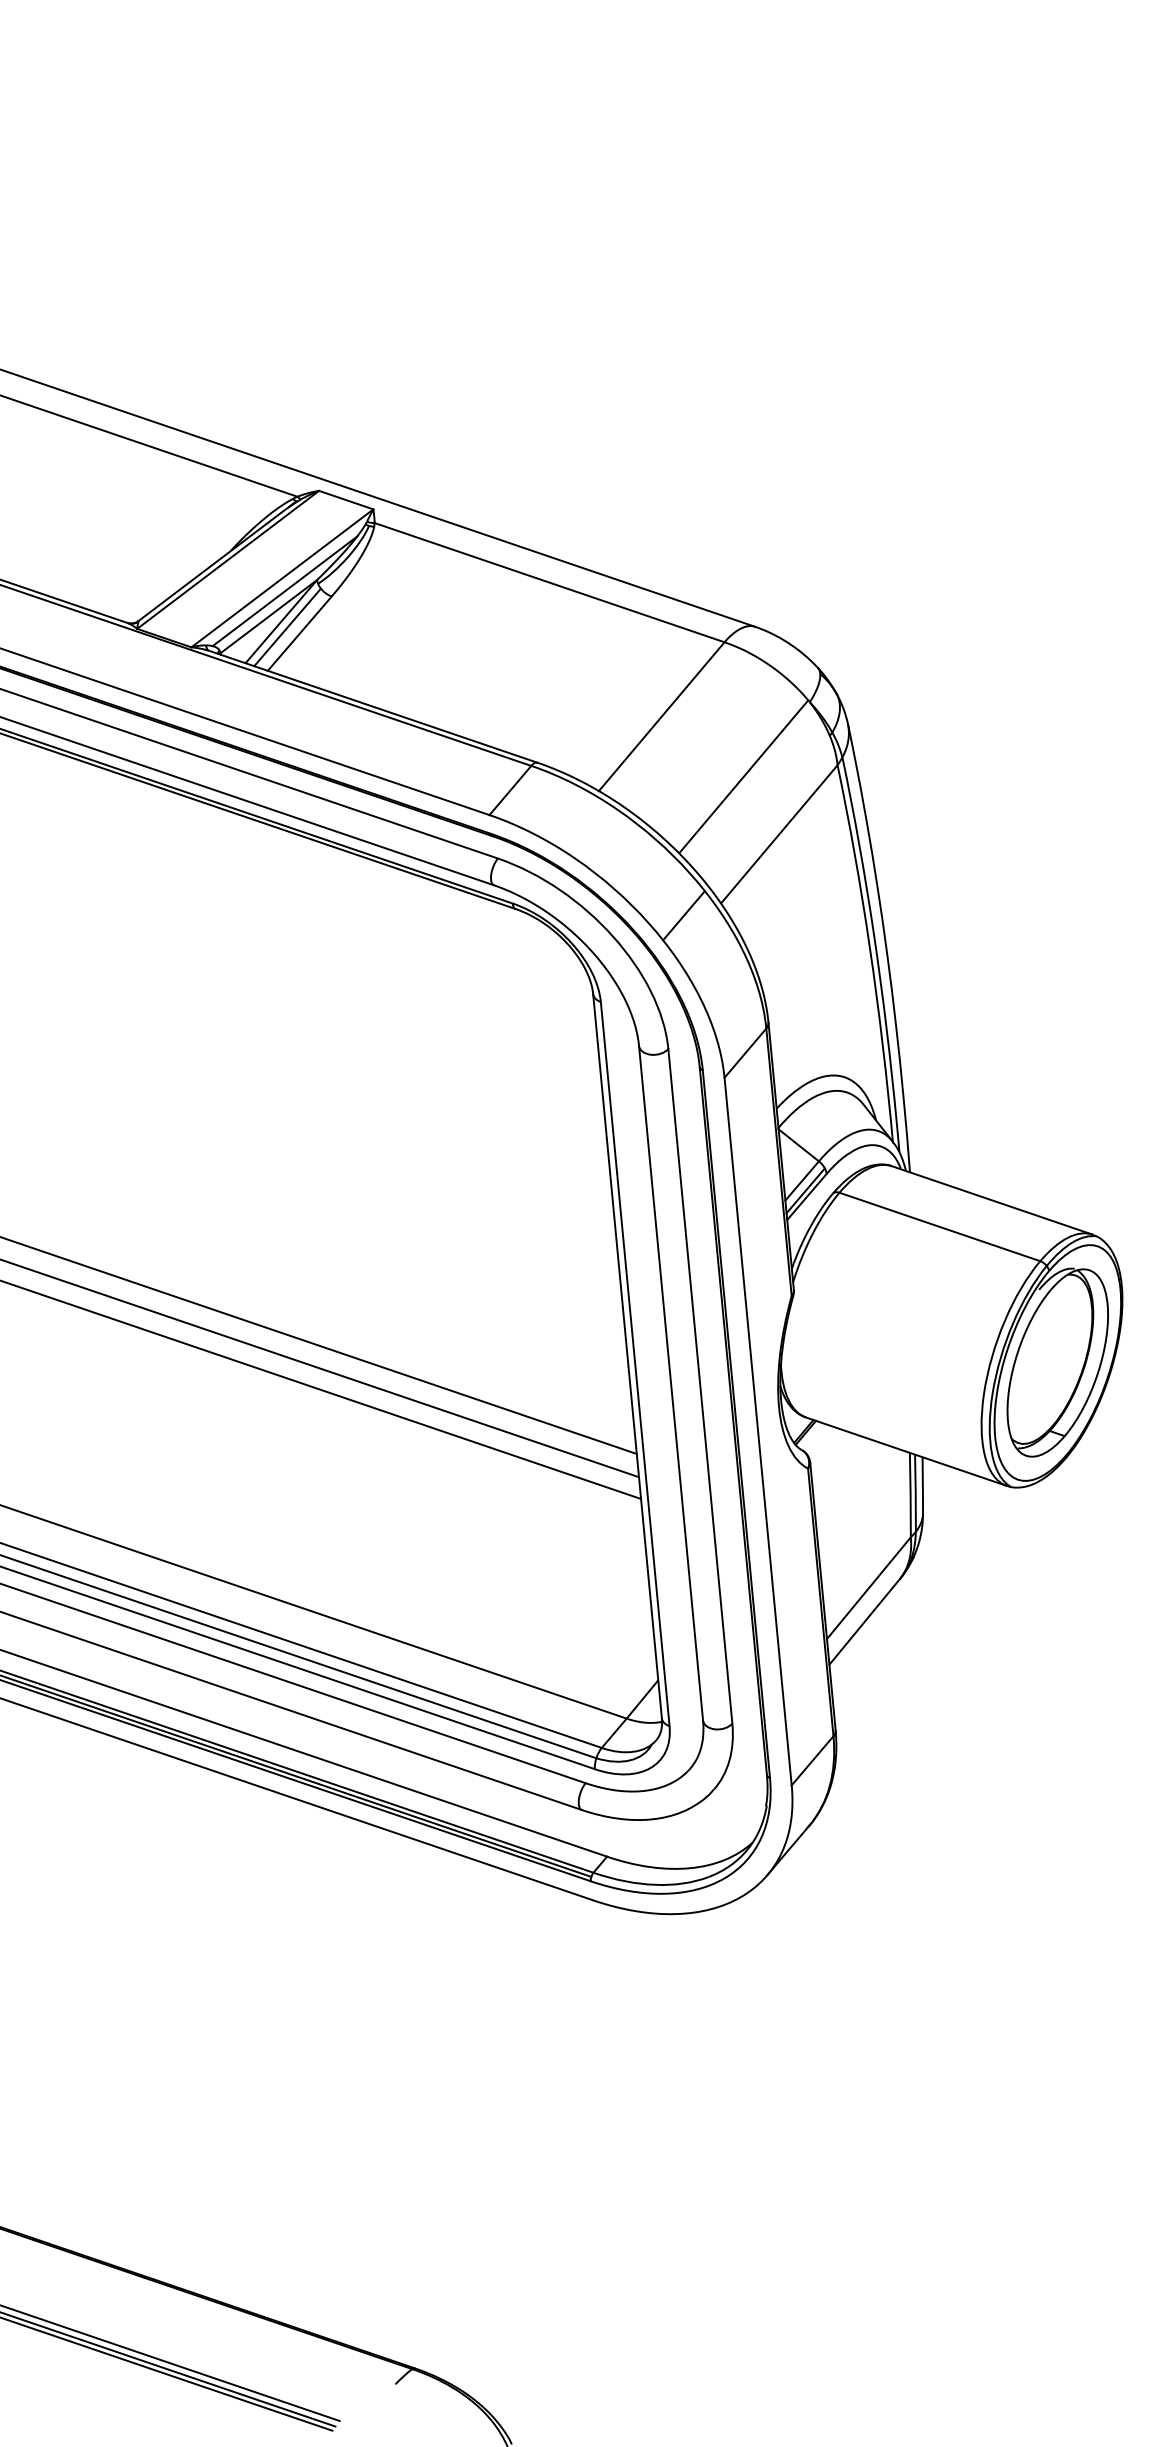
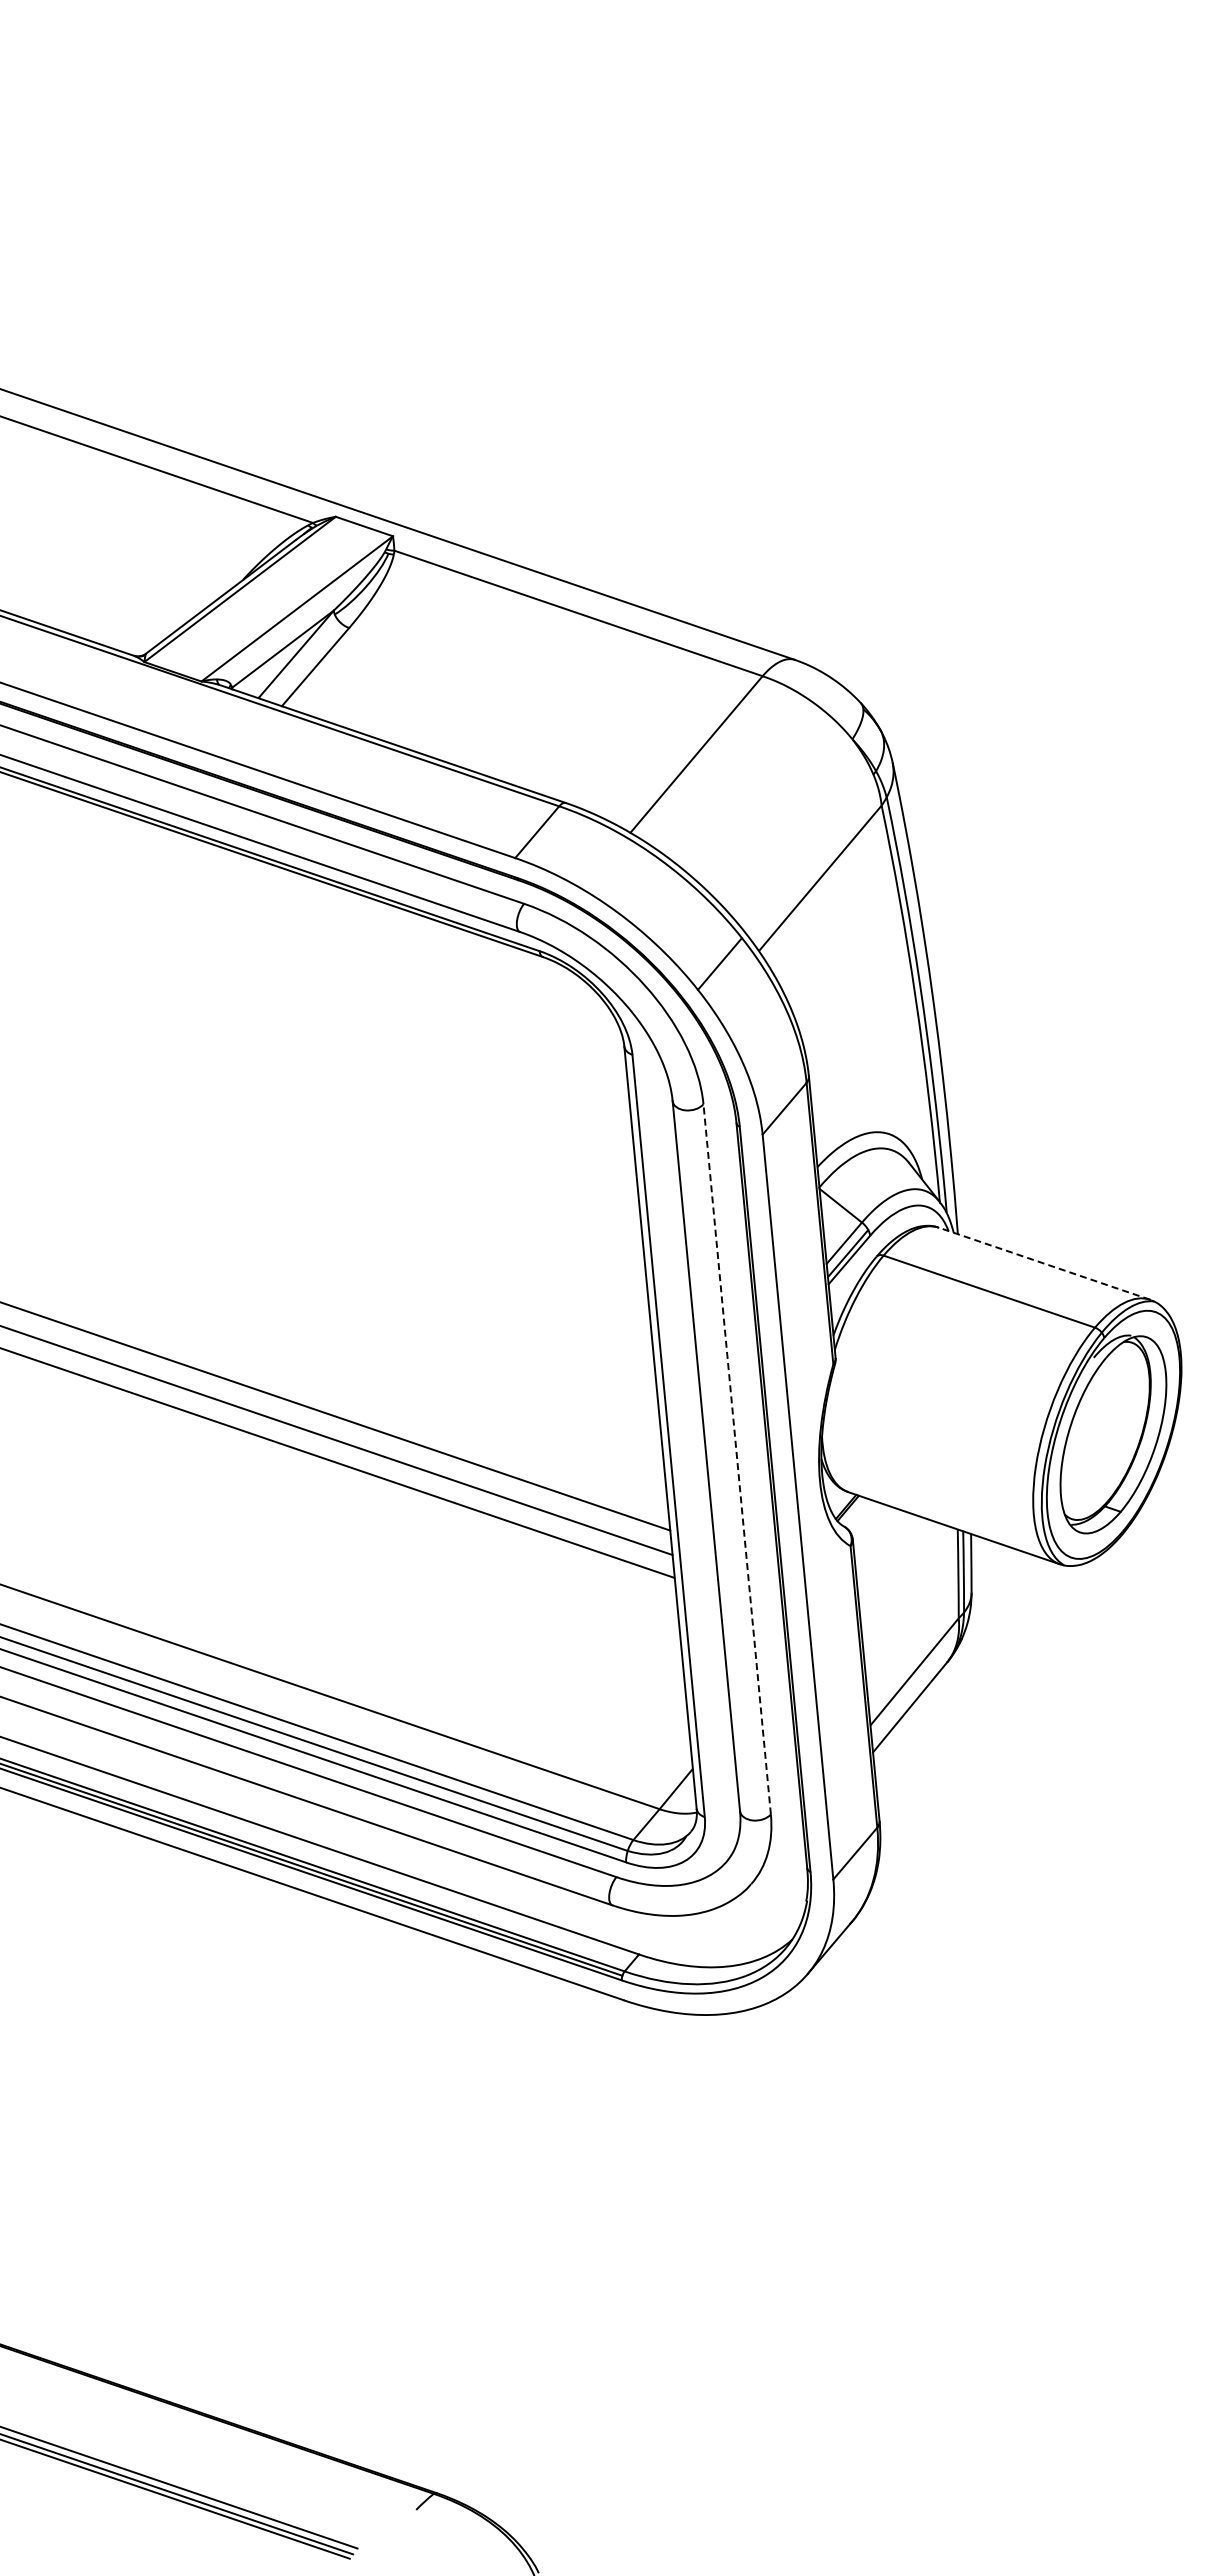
line: (284, 591) -> (299, 622), removed
line: (287, 627) -> (302, 660), removed
line: (743, 776) -> (782, 817), removed
line: (992, 1200) -> (1044, 1263), solid -> dashed
line: (700, 1386) -> (737, 1459), solid -> dashed

